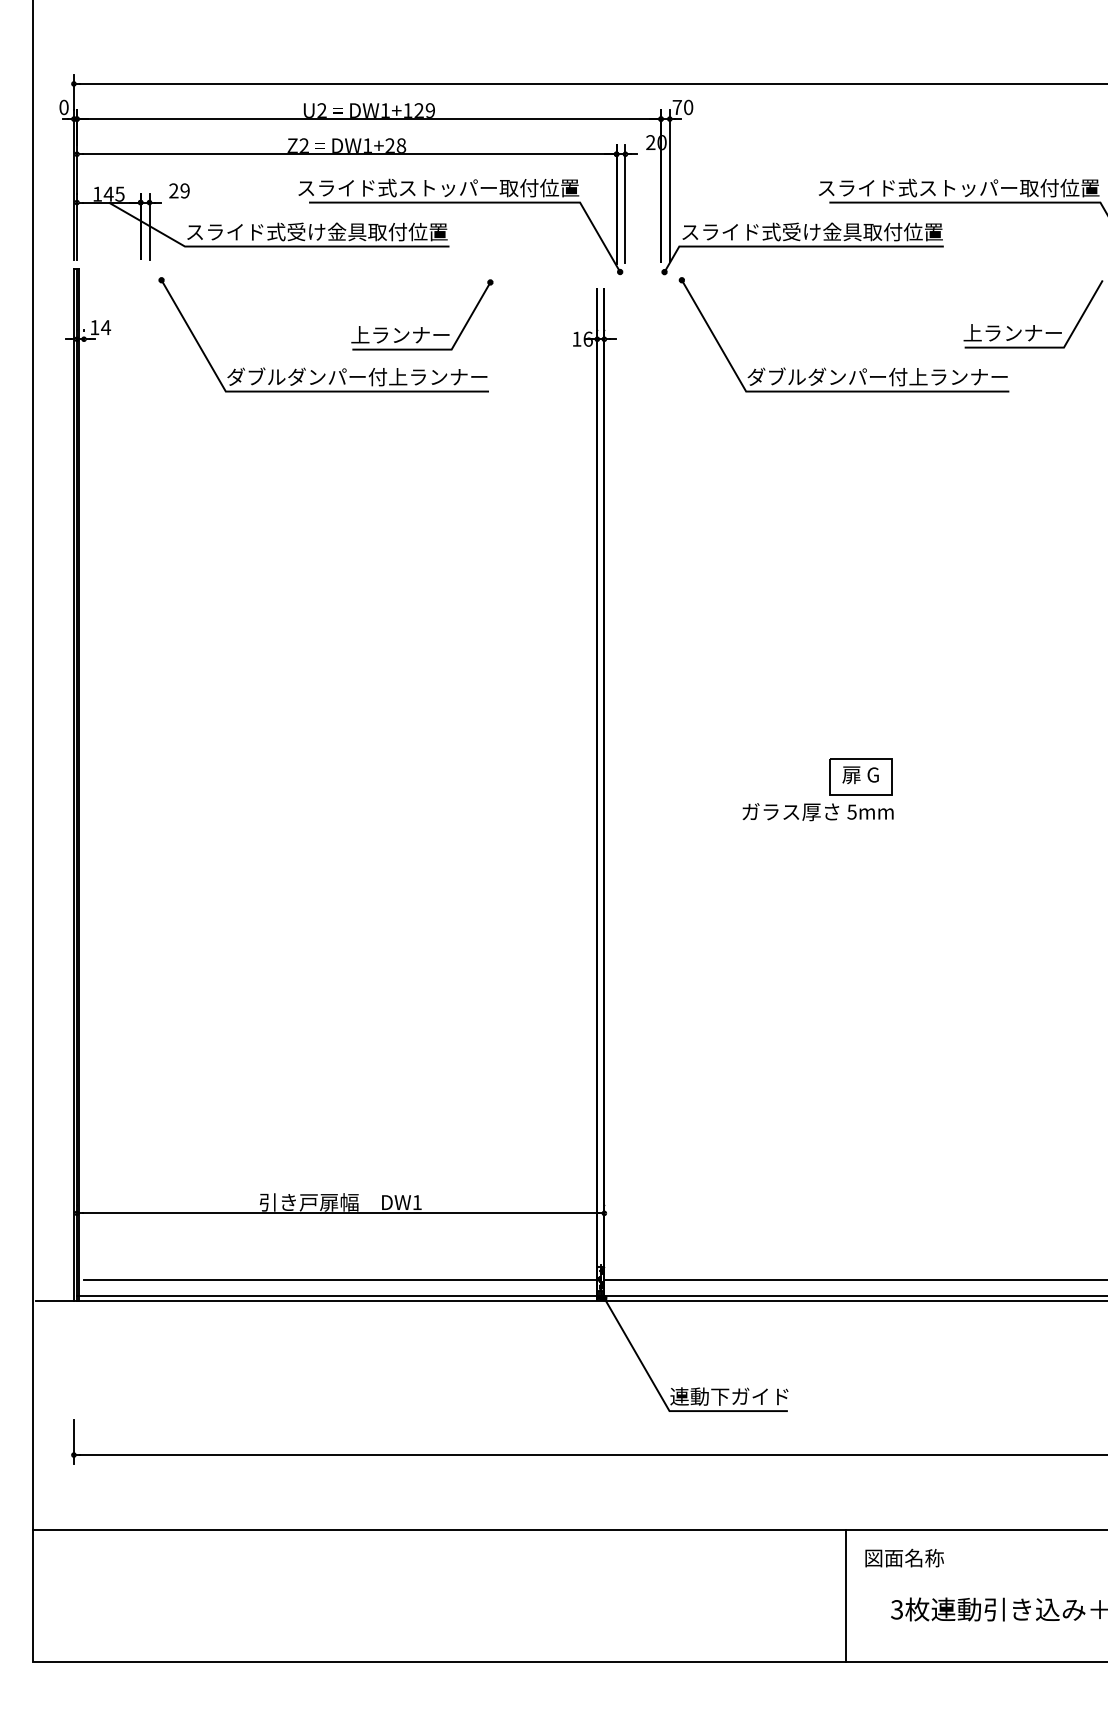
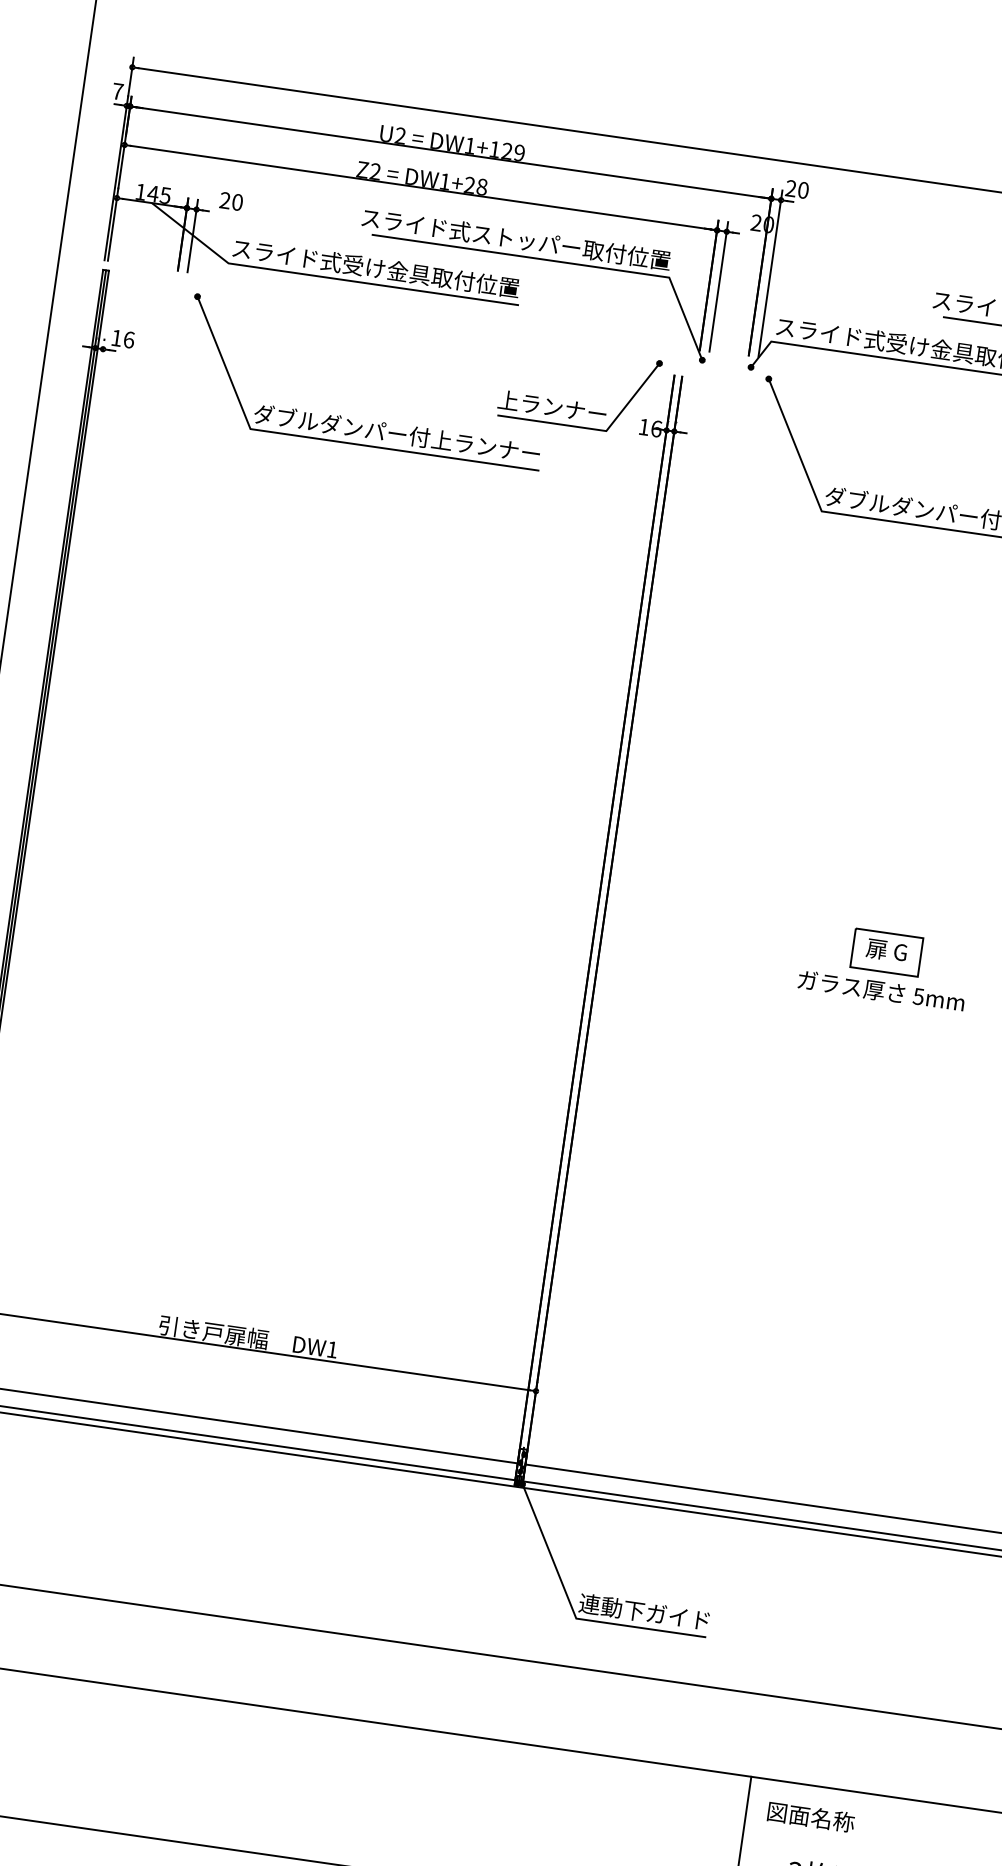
text: (676, 106) -> (790, 187), 70 -> 20
text: (63, 107) -> (117, 91), 0 -> 7
text: (184, 190) -> (236, 201), 29 -> 20
text: (106, 327) -> (129, 339), 14 -> 16
part: (422, 327) -> (577, 402), moved
text: (817, 812) -> (880, 991), moved

